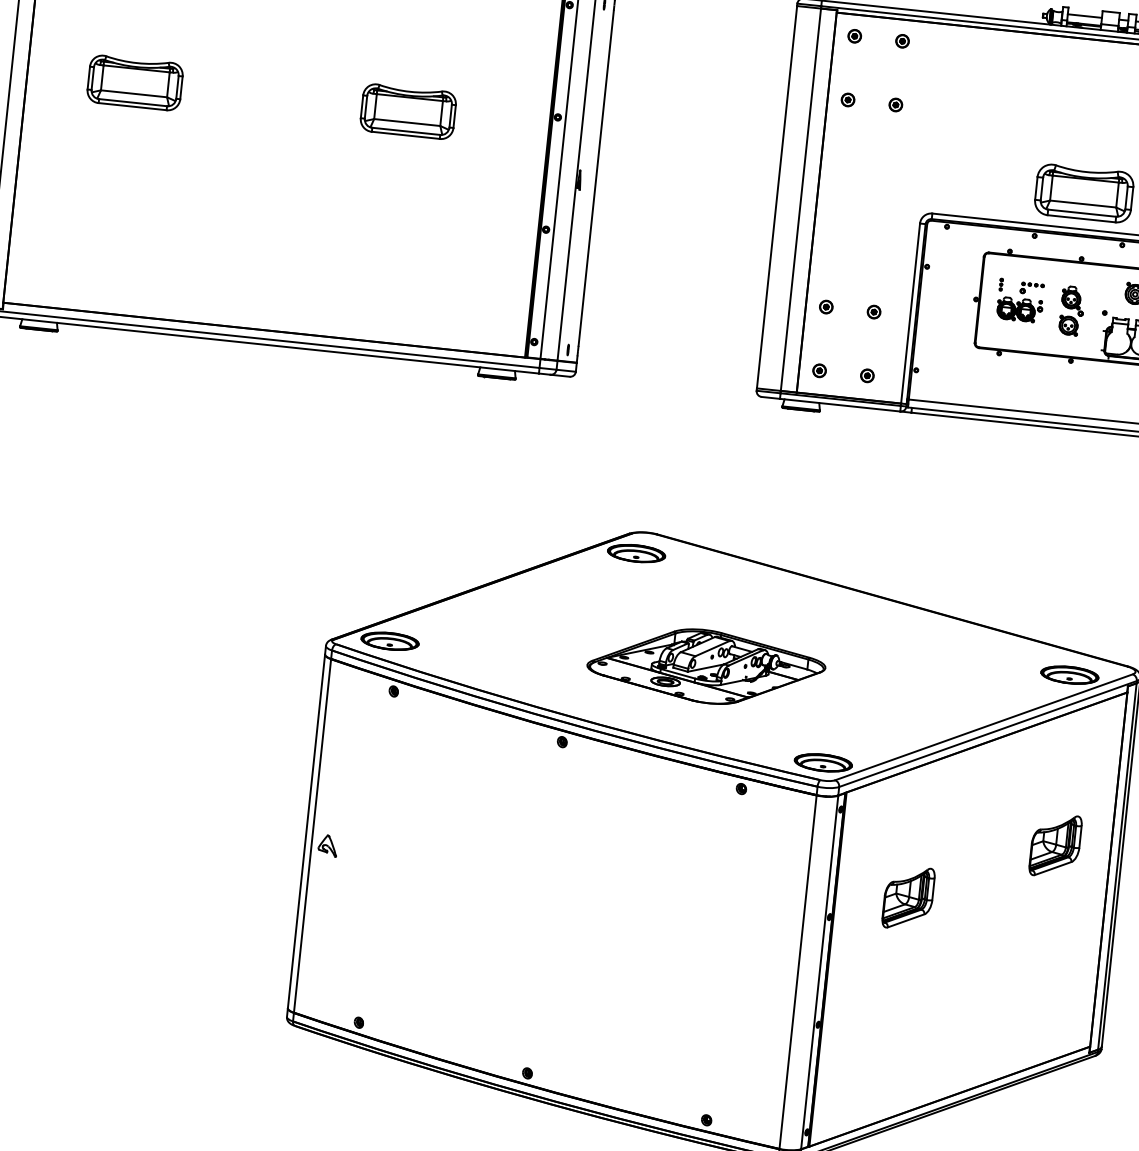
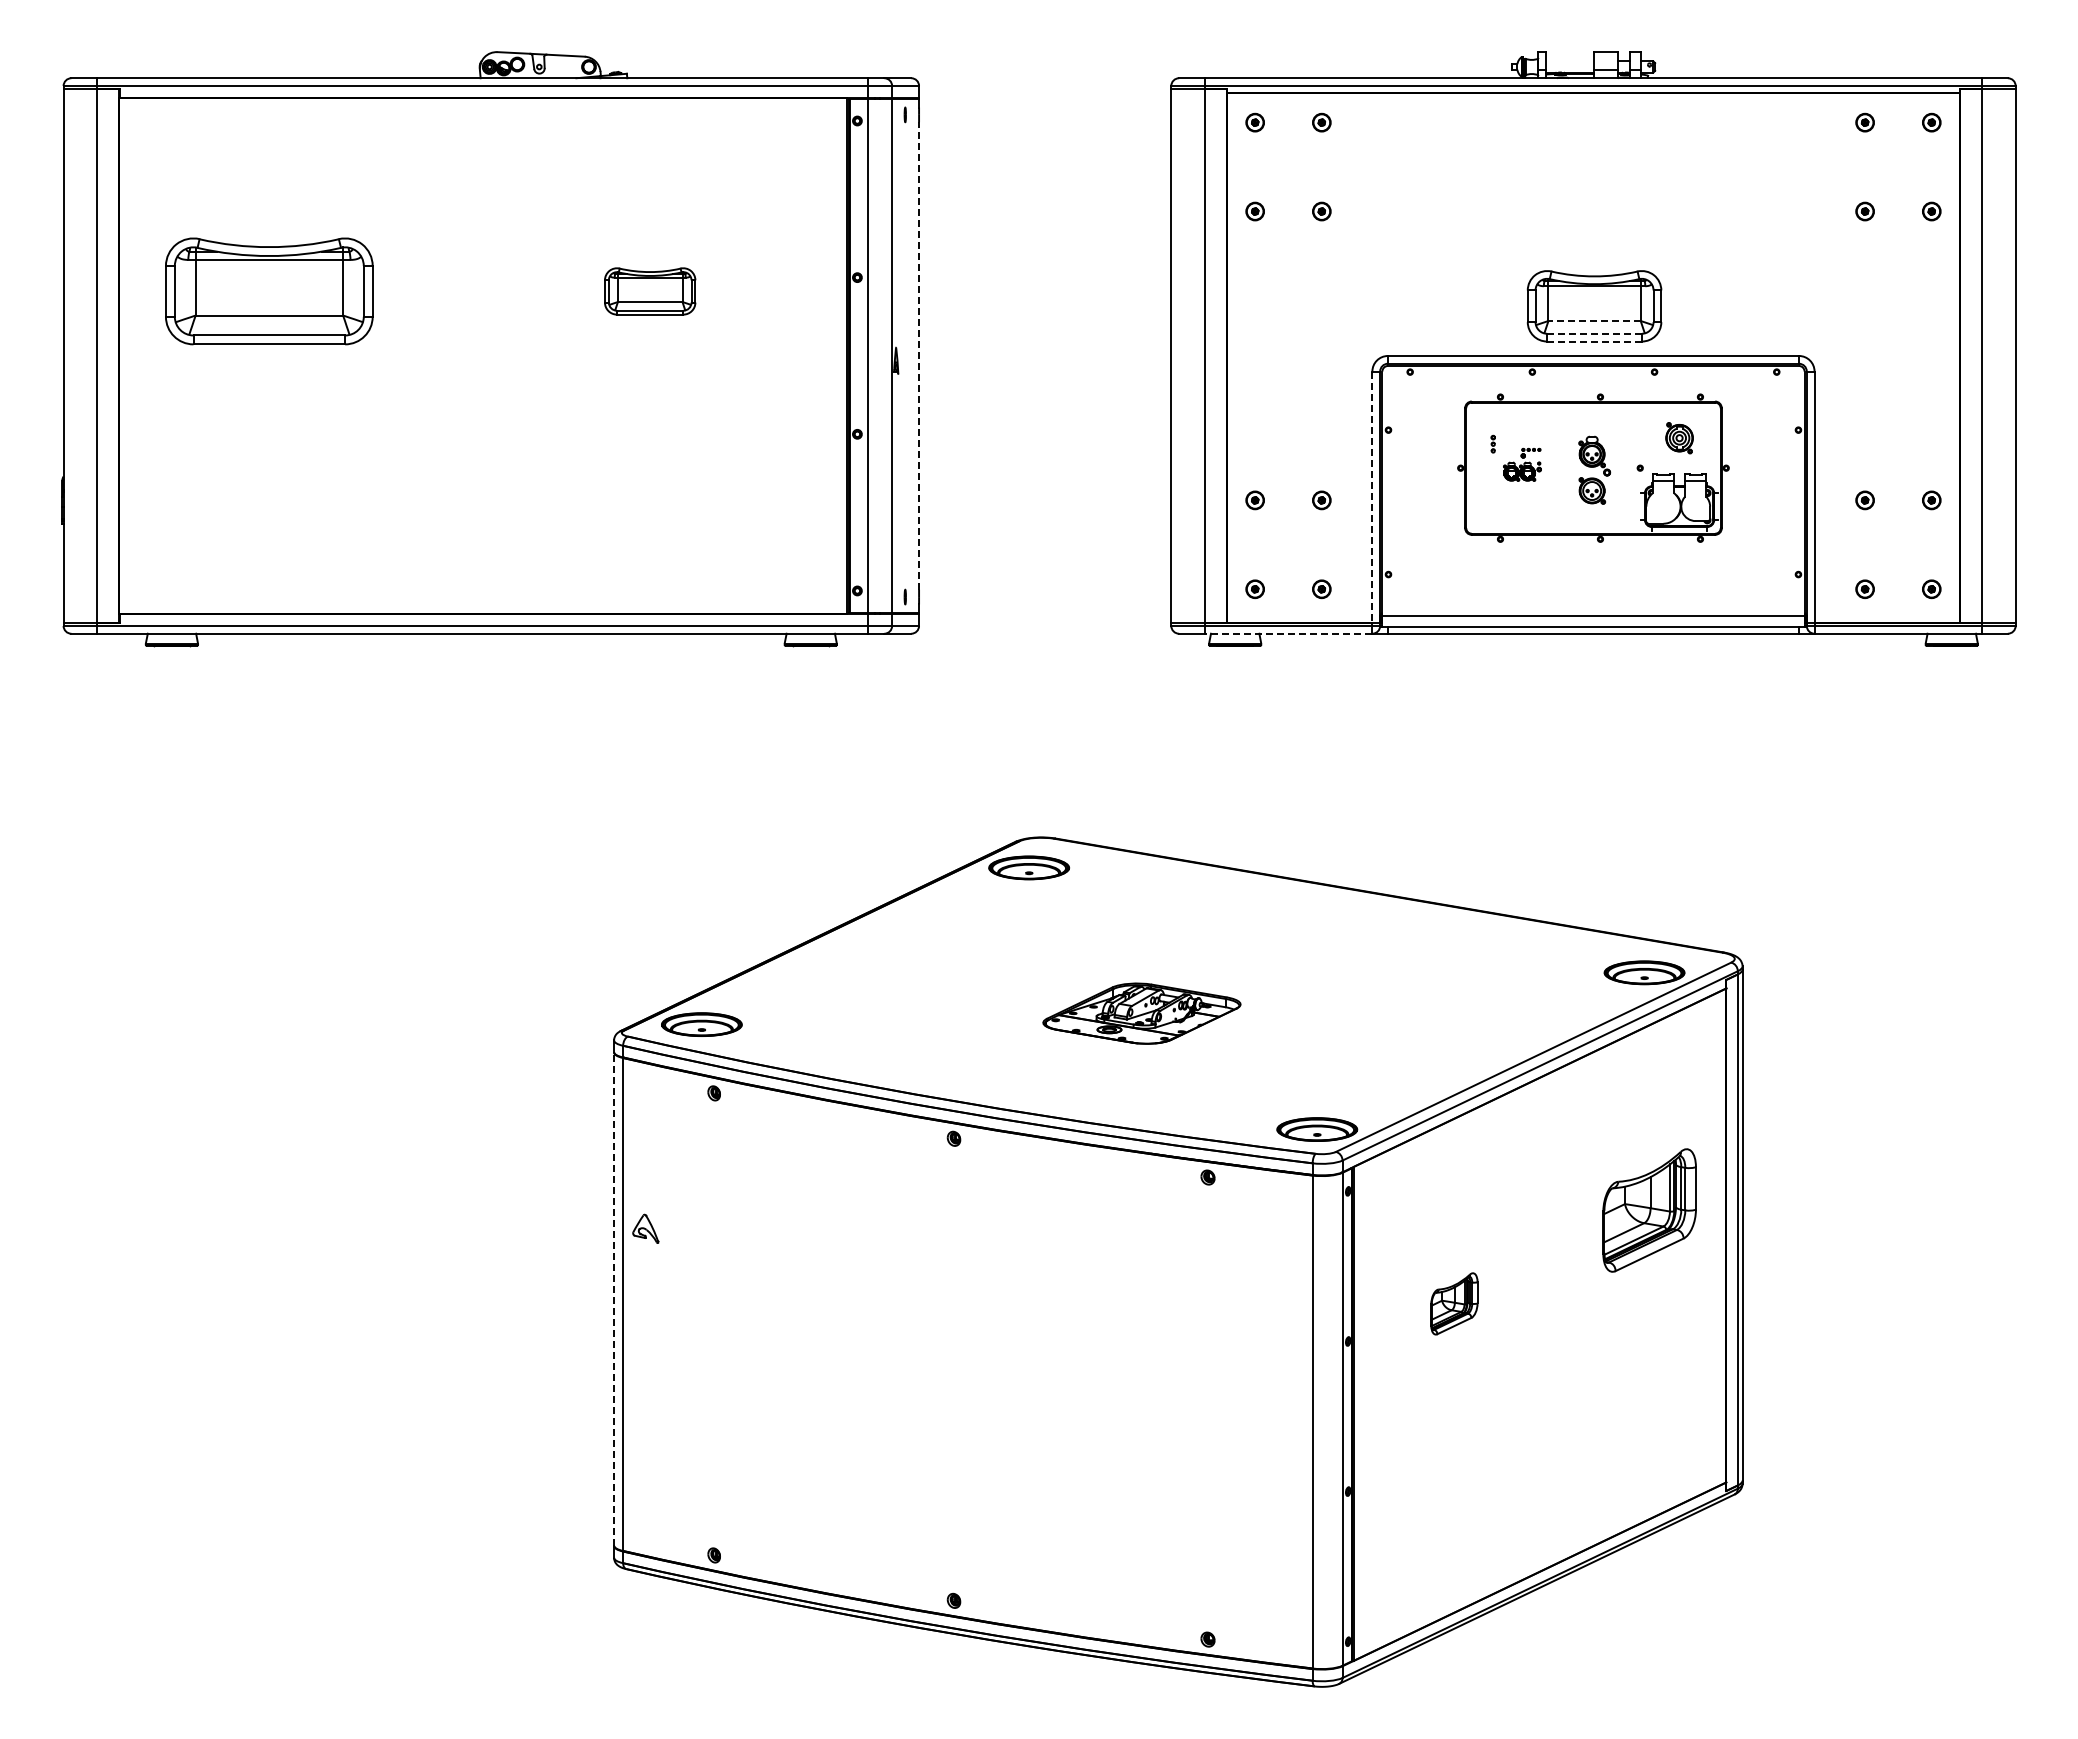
line: (1084, 16) -> (1569, 61), removed
part: (134, 82) -> (268, 291), size x1.6
part: (407, 111) -> (649, 291), size x0.7
line: (596, 177) -> (919, 355), solid -> dashed
line: (1083, 203) -> (1594, 320), solid -> dashed
line: (1082, 213) -> (1594, 333), solid -> dashed
line: (1082, 218) -> (1595, 341), solid -> dashed
part: (1020, 301) -> (1522, 464), size x0.6
line: (910, 313) -> (1372, 497), solid -> dashed
line: (840, 405) -> (1288, 633), solid -> dashed
part: (706, 666) -> (1141, 1013), size x0.6
line: (306, 831) -> (614, 1298), solid -> dashed
part: (327, 845) -> (645, 1228), moved
part: (1055, 845) -> (1649, 1209), size x1.4
part: (908, 897) -> (1454, 1303), size x0.7

